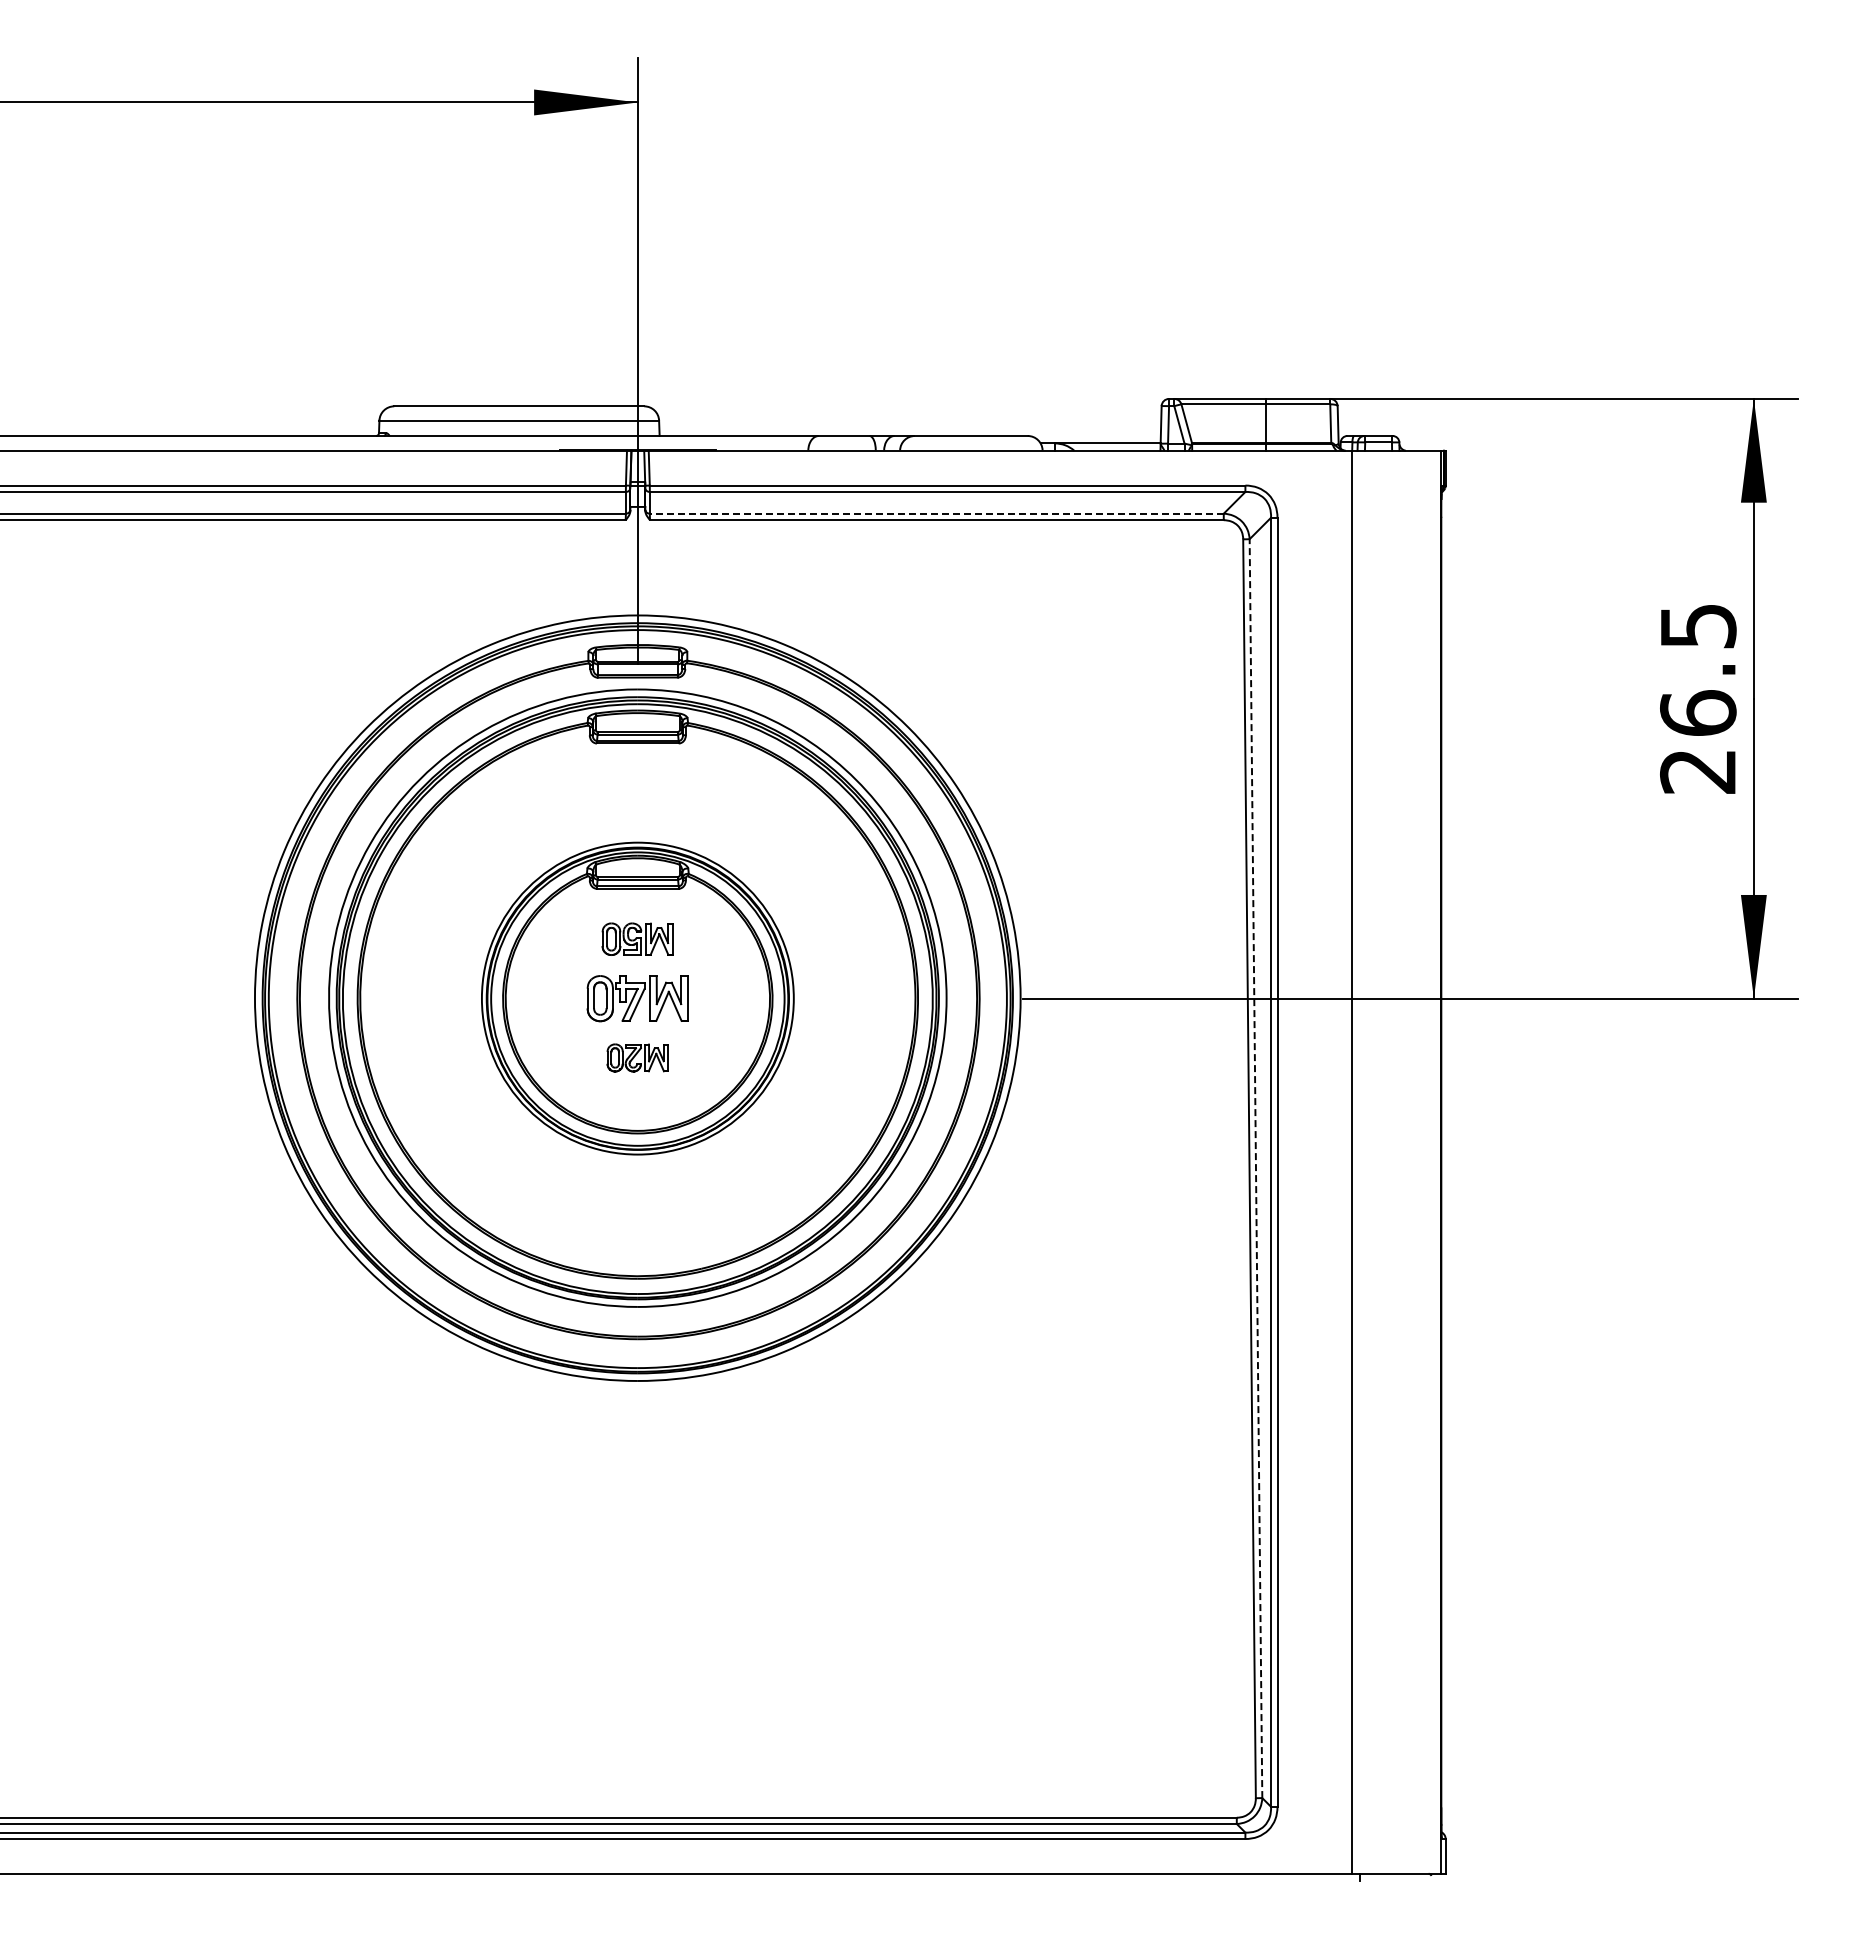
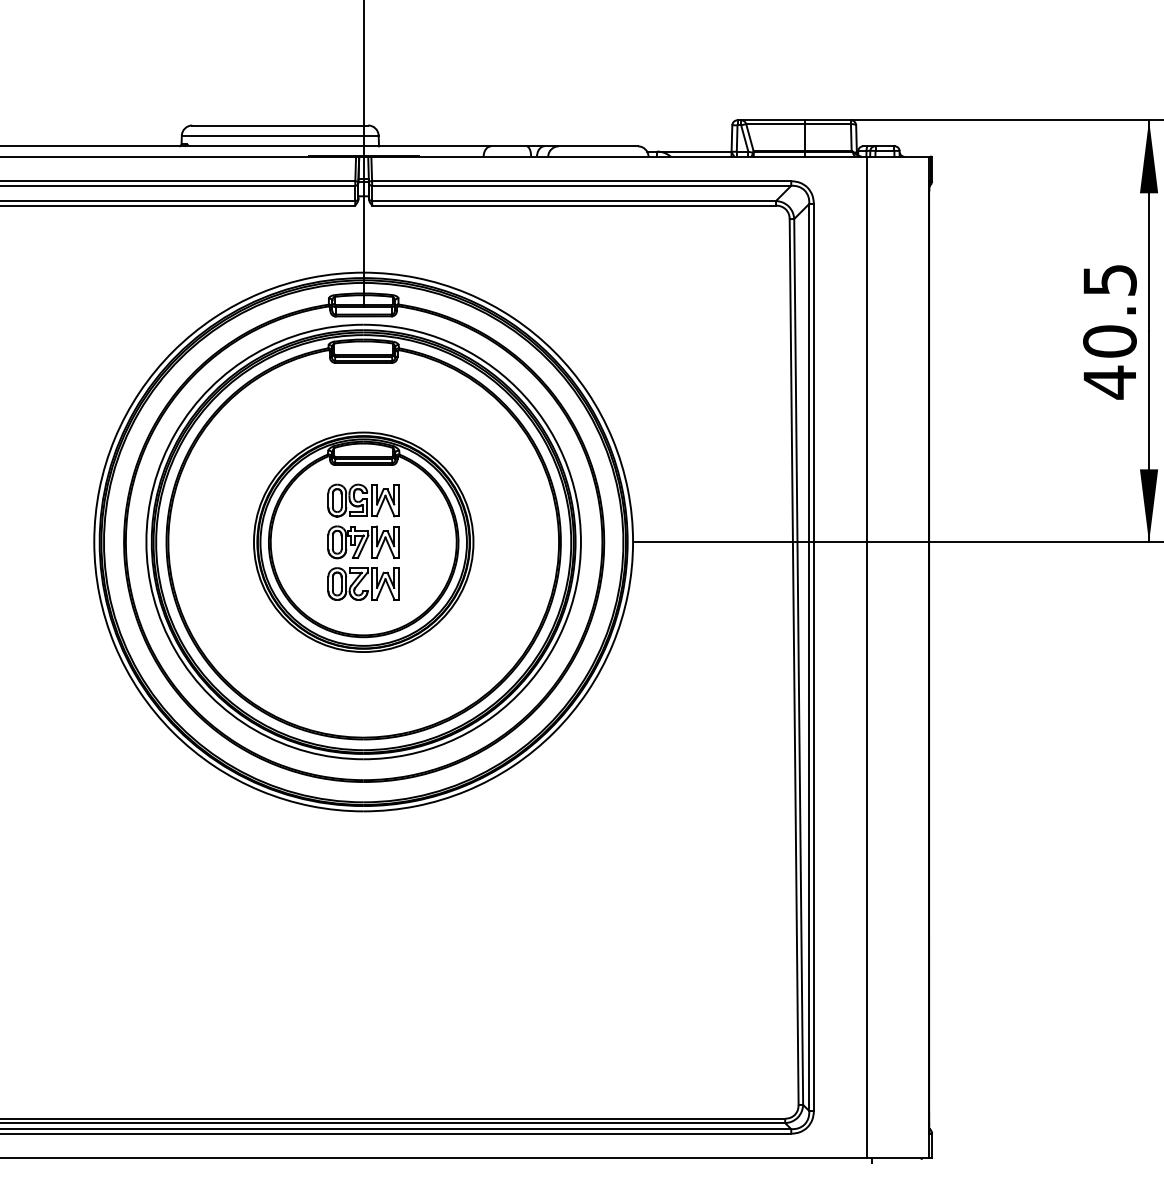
line: (936, 513) -> (573, 200), dashed -> solid
text: (1698, 743) -> (1110, 362), 26.5 -> 40.5
part: (637, 938) -> (363, 499), size x1.43
part: (637, 1057) -> (363, 583), size x1.67
line: (1255, 1168) -> (798, 661), dashed -> solid

